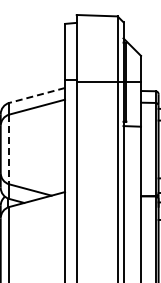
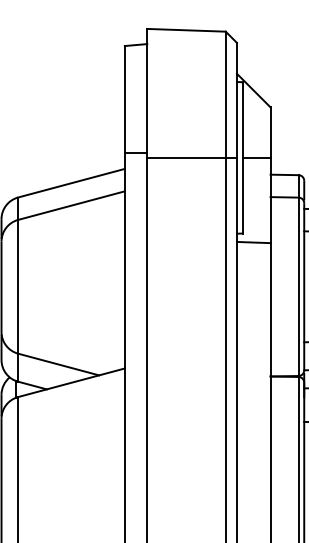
line: (37, 95) -> (72, 183), dashed -> solid
line: (9, 149) -> (18, 286), dashed -> solid

